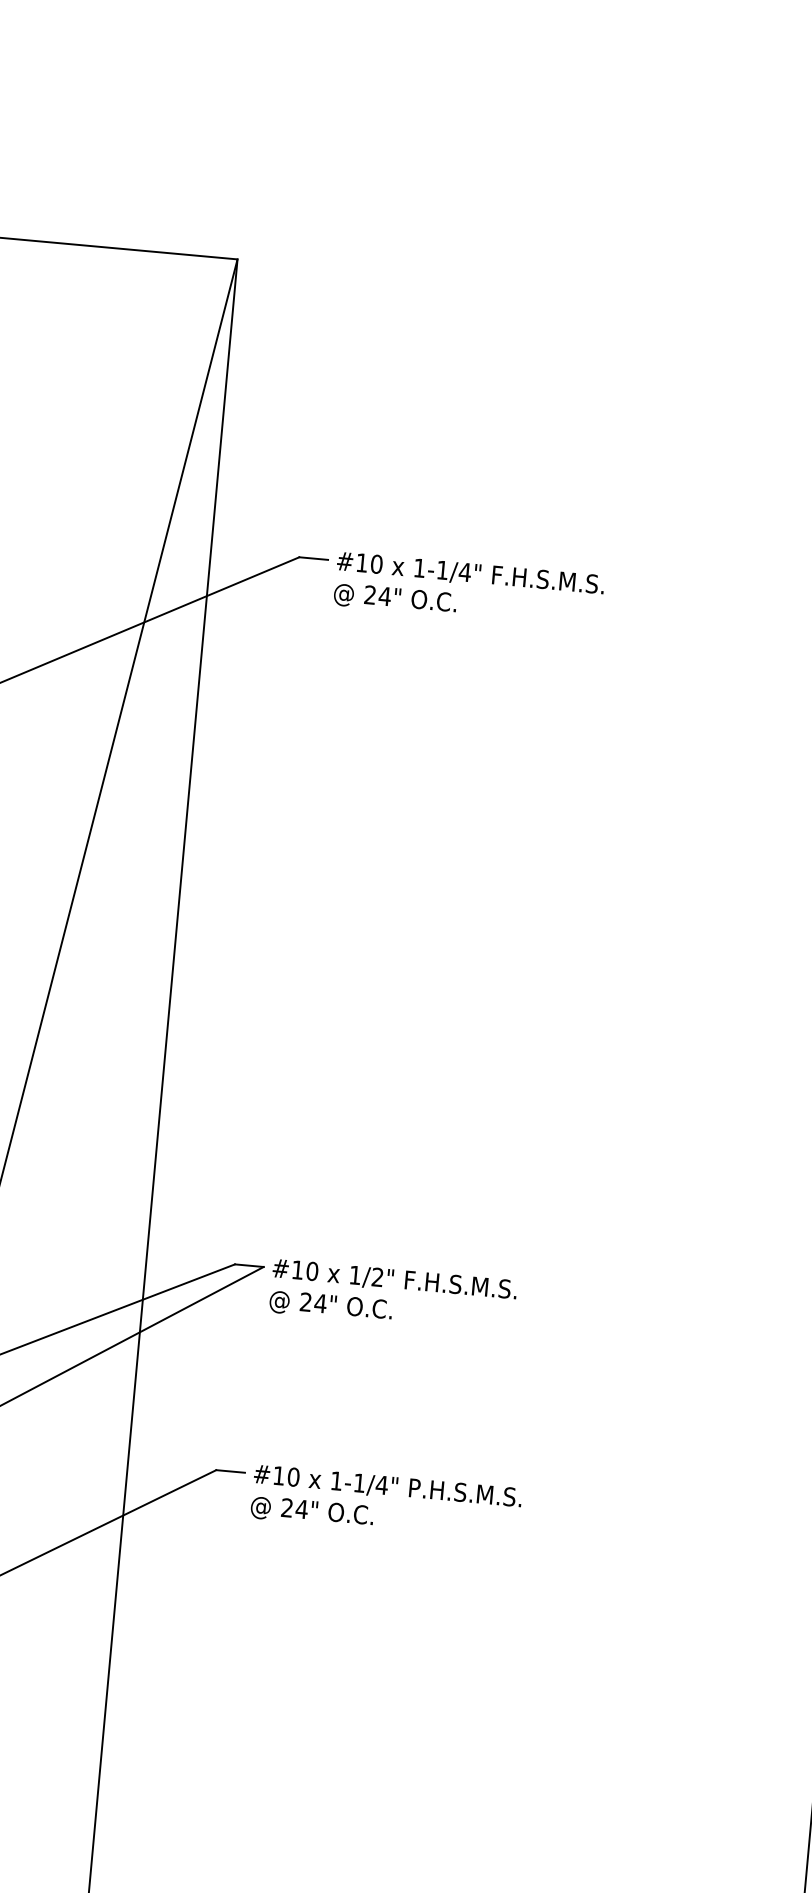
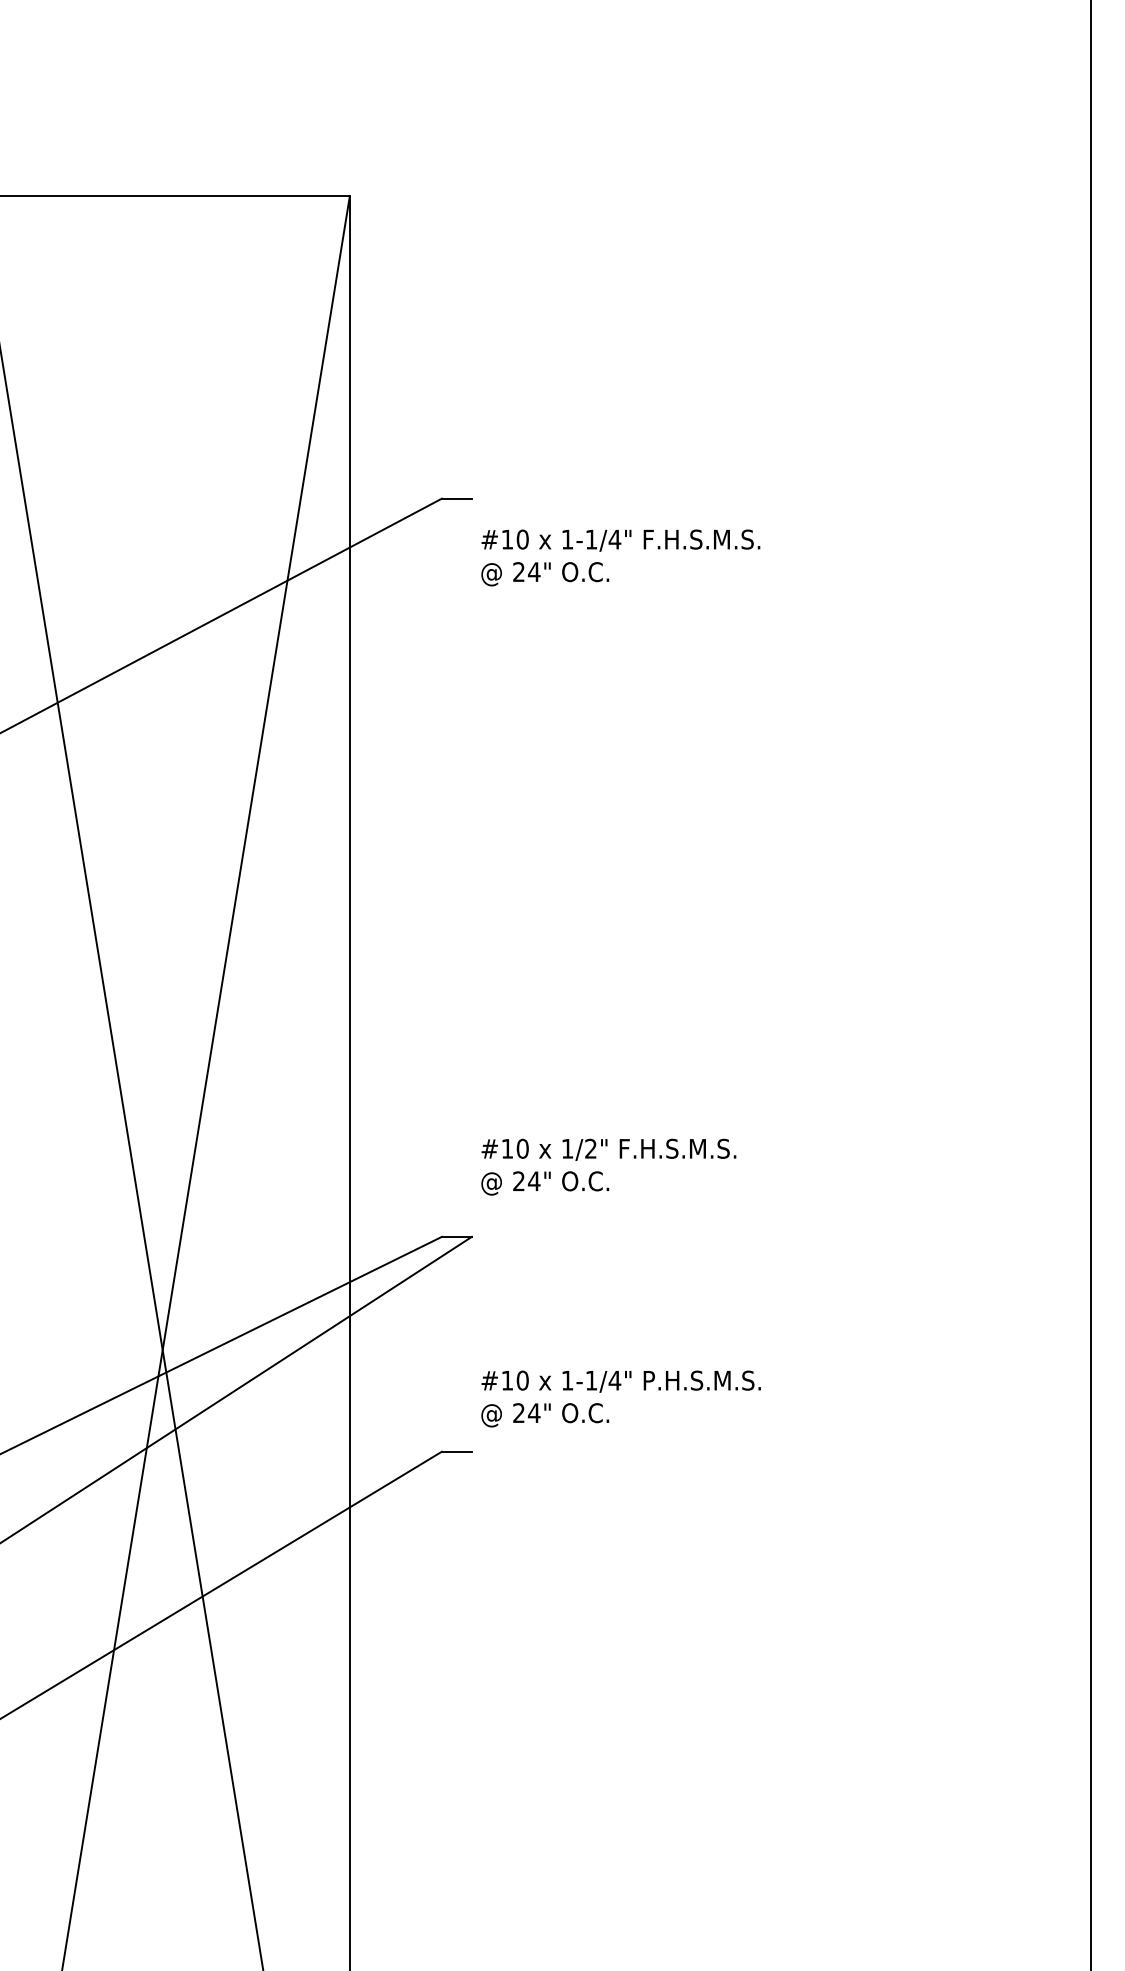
text: (468, 589) -> (620, 557), moved
text: (392, 1295) -> (608, 1166), moved
text: (385, 1502) -> (620, 1398), moved

